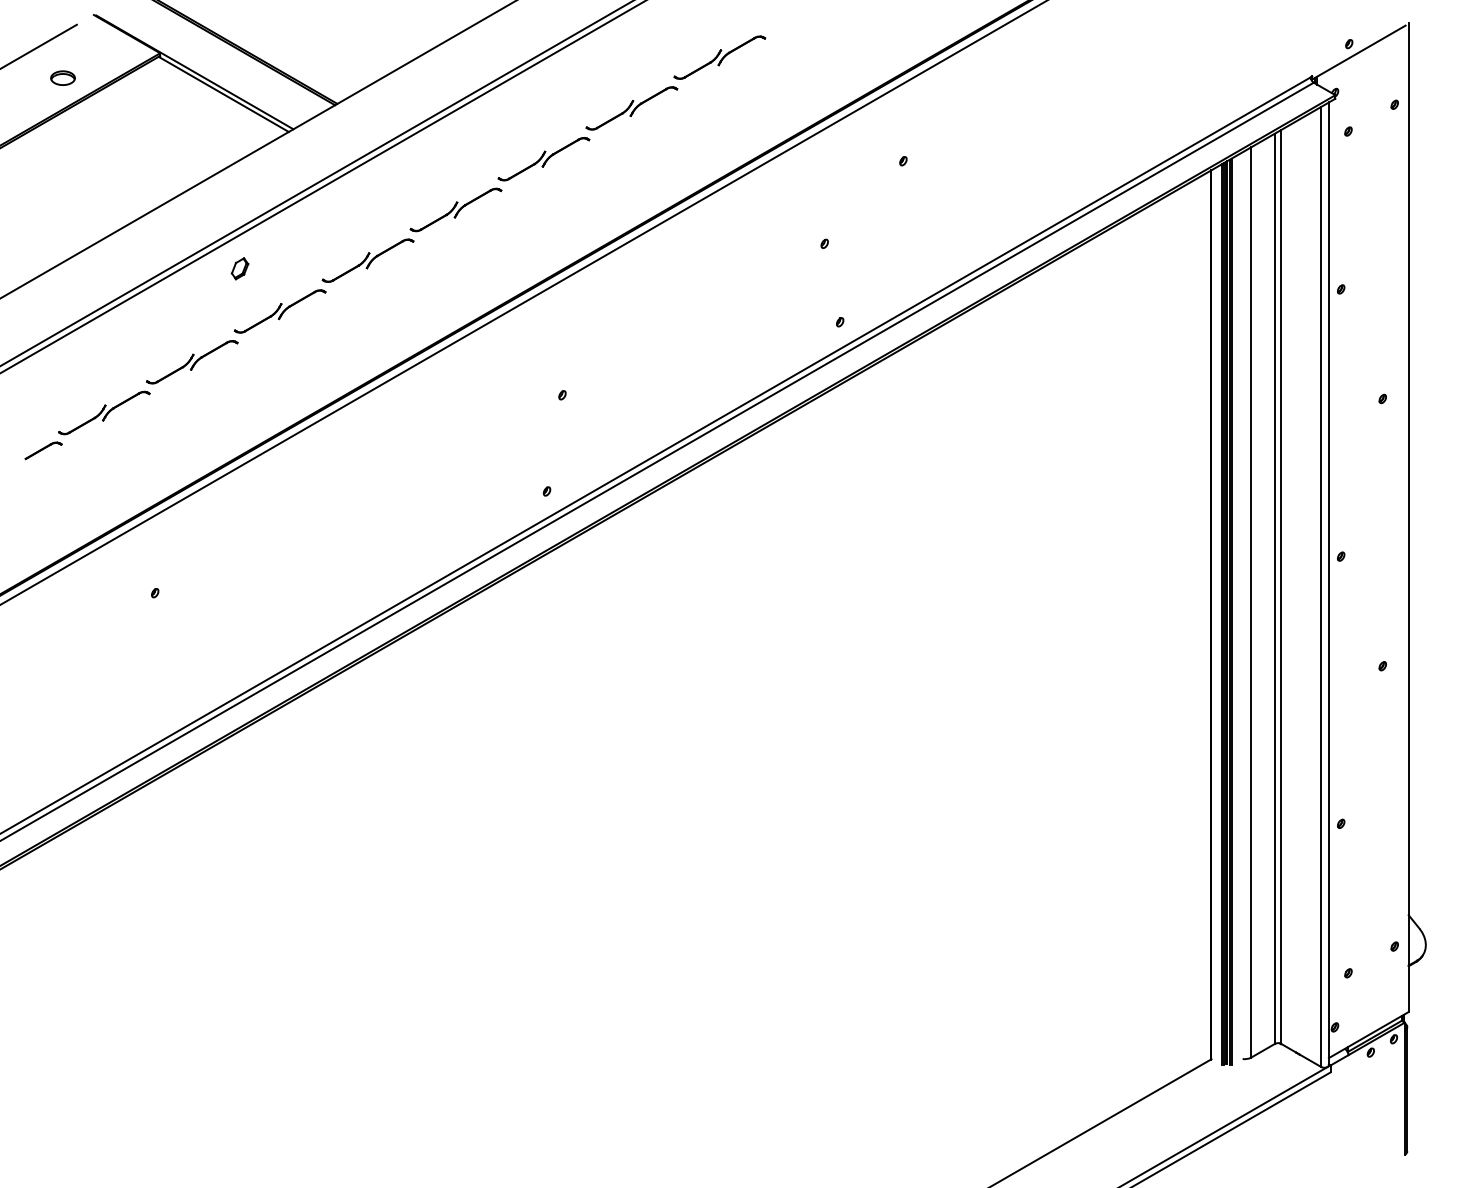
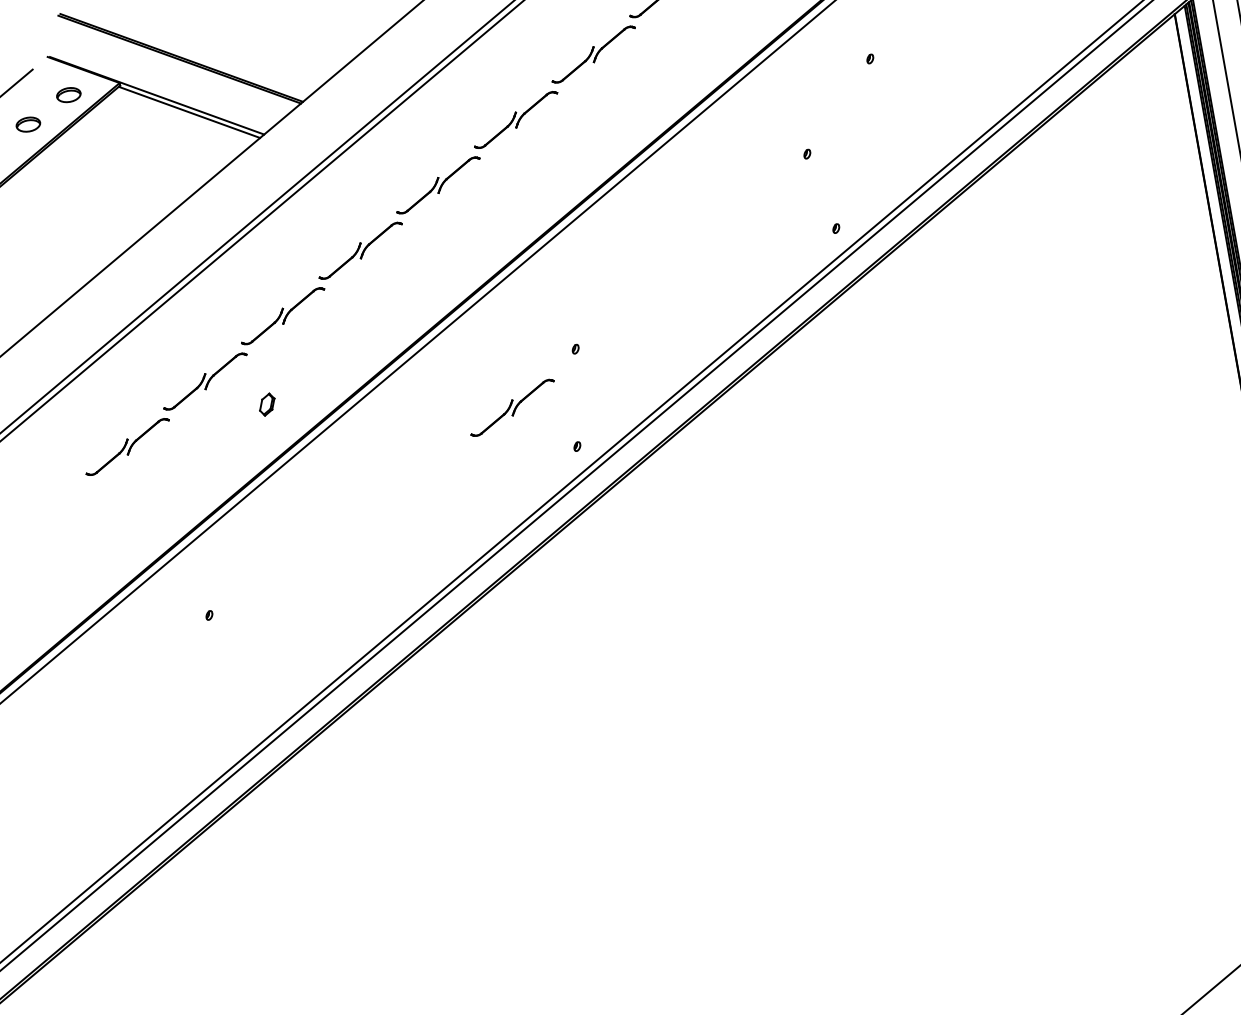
part: (107, 55) -> (68, 94), added
part: (239, 268) -> (266, 404), moved
part: (489, 441) -> (511, 407), added
part: (43, 450) -> (74, 494), removed

